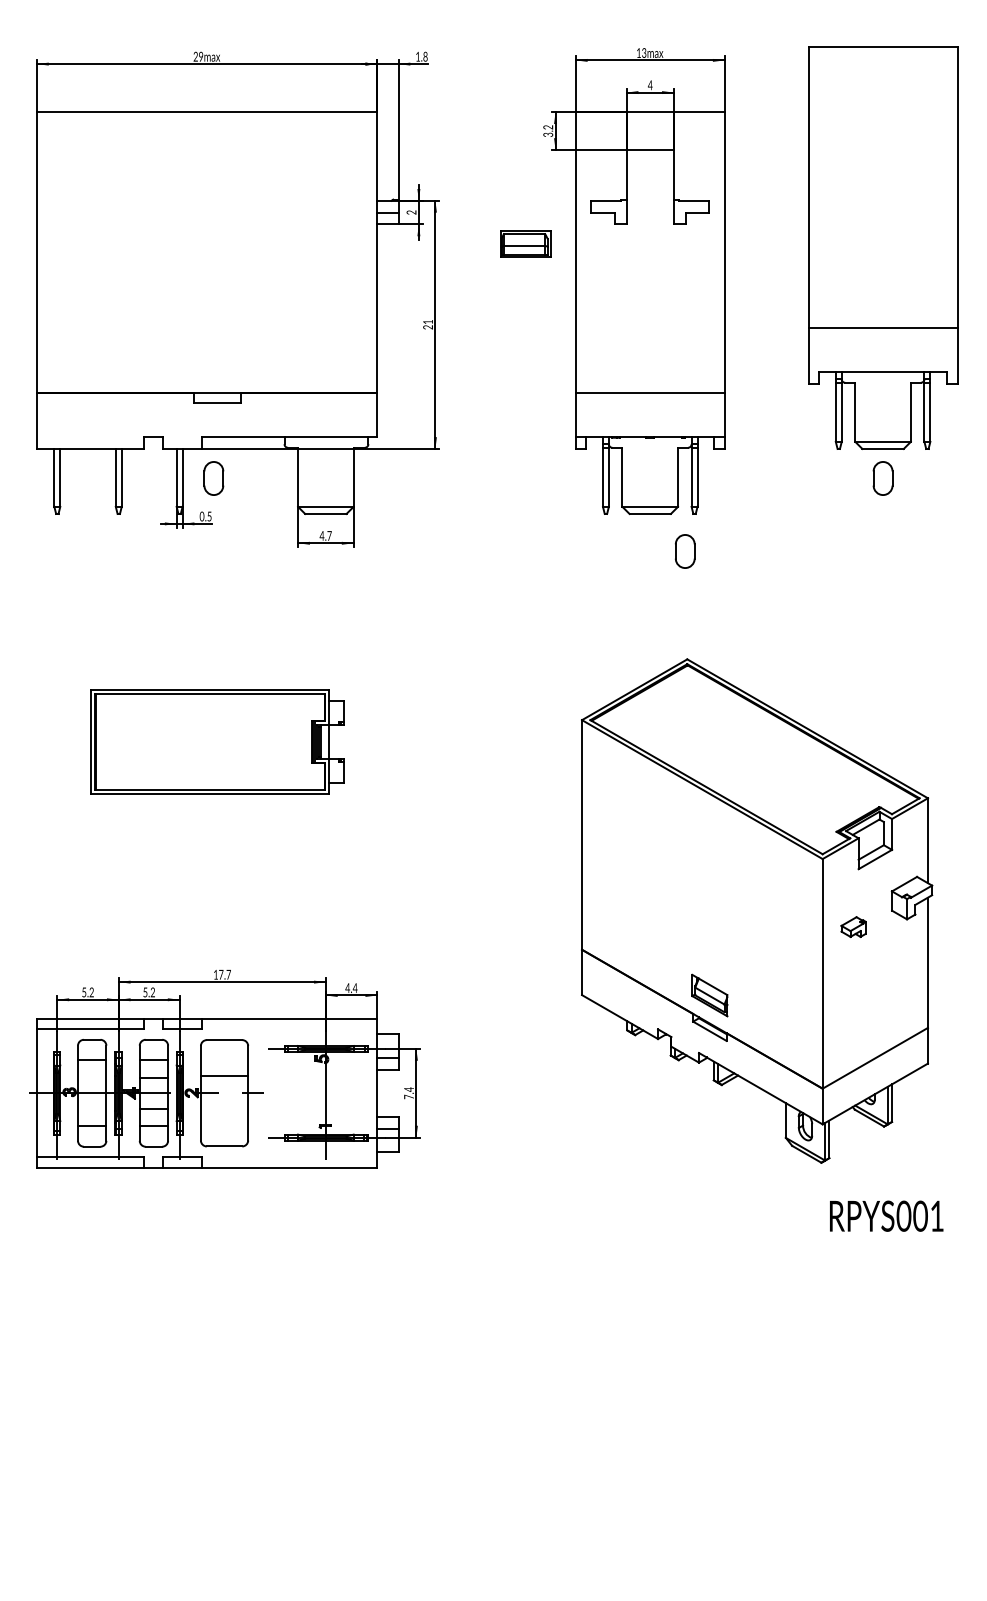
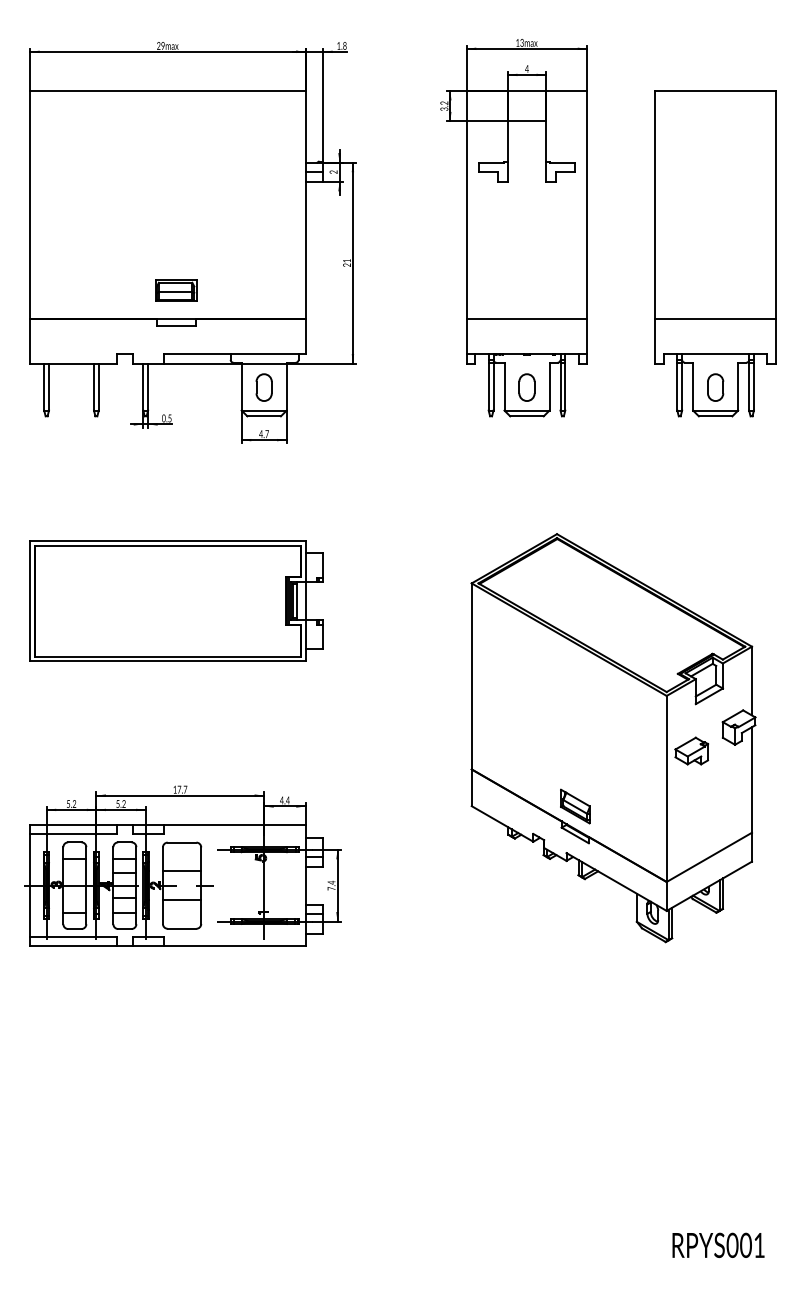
part: (525, 243) -> (176, 290), moved
part: (883, 247) -> (715, 253), moved
part: (213, 478) -> (263, 387), moved
part: (685, 551) -> (527, 387), moved
part: (217, 741) -> (176, 600), size x1.43
part: (853, 926) -> (691, 750), size x1.67
line: (224, 1111) -> (182, 900), added
text: (886, 1215) -> (718, 1244), moved

